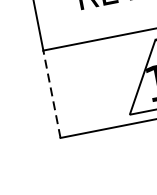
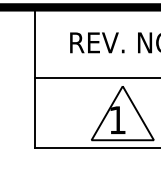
line: (52, 93) -> (35, 112), dashed -> solid

